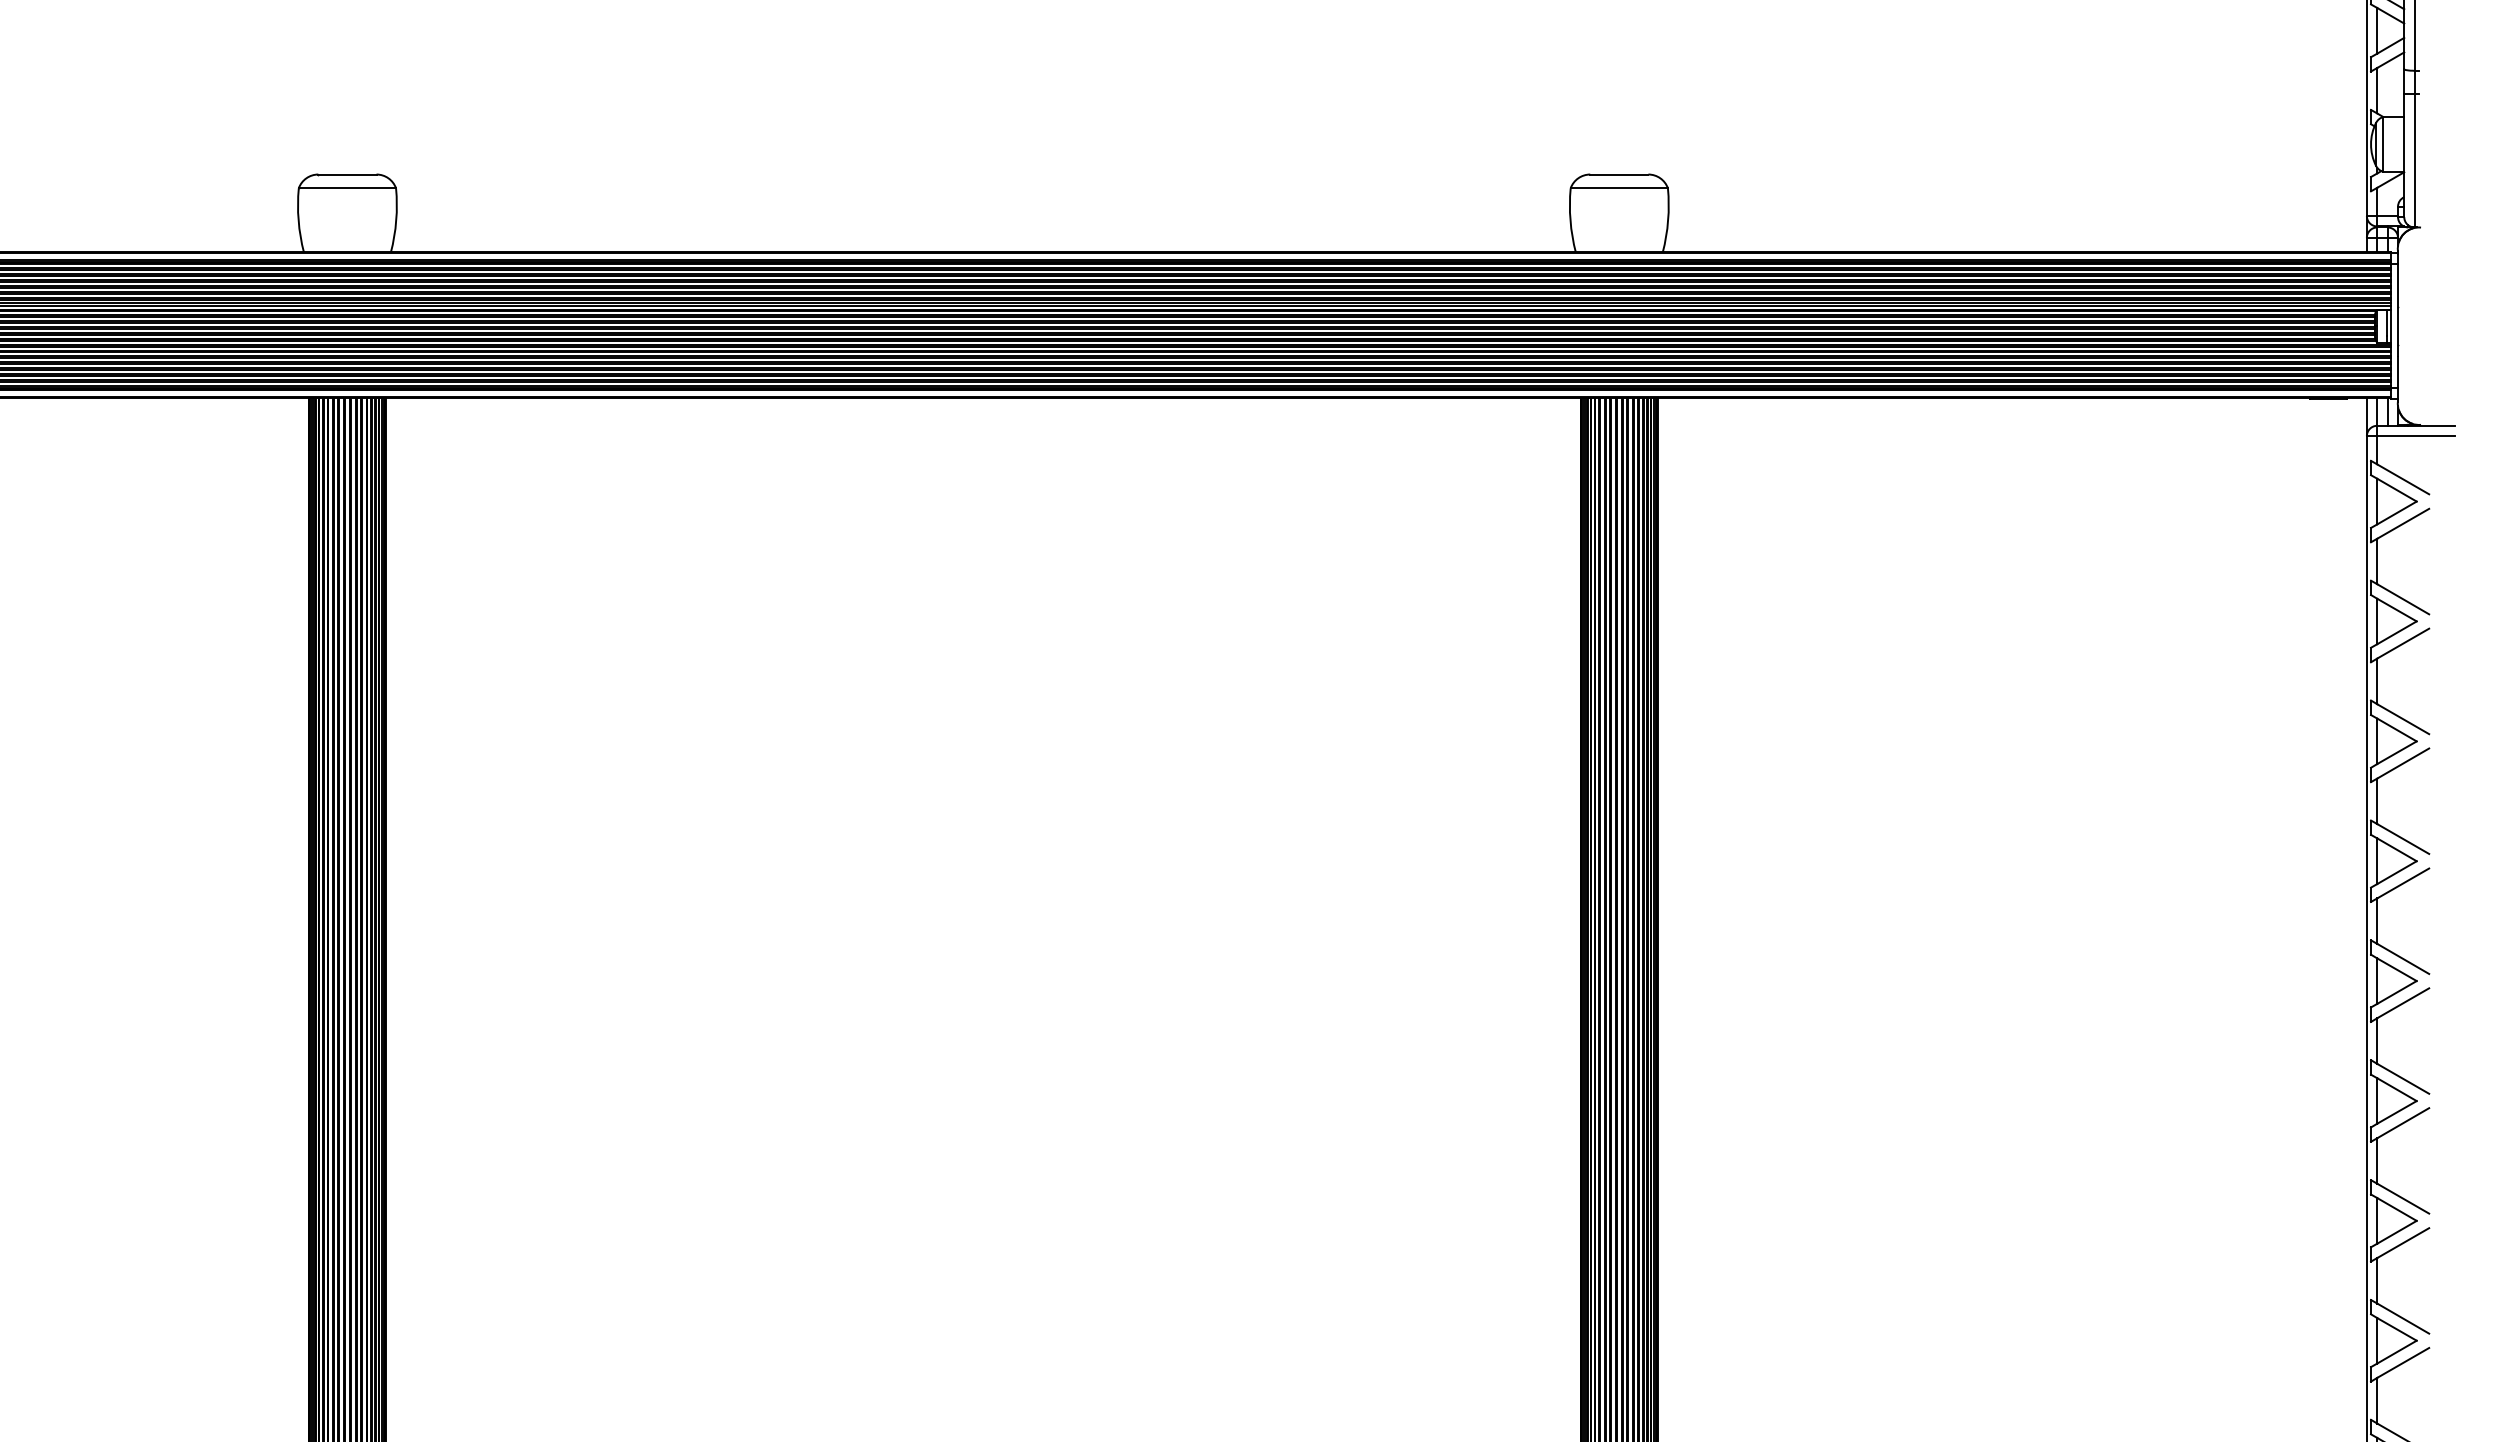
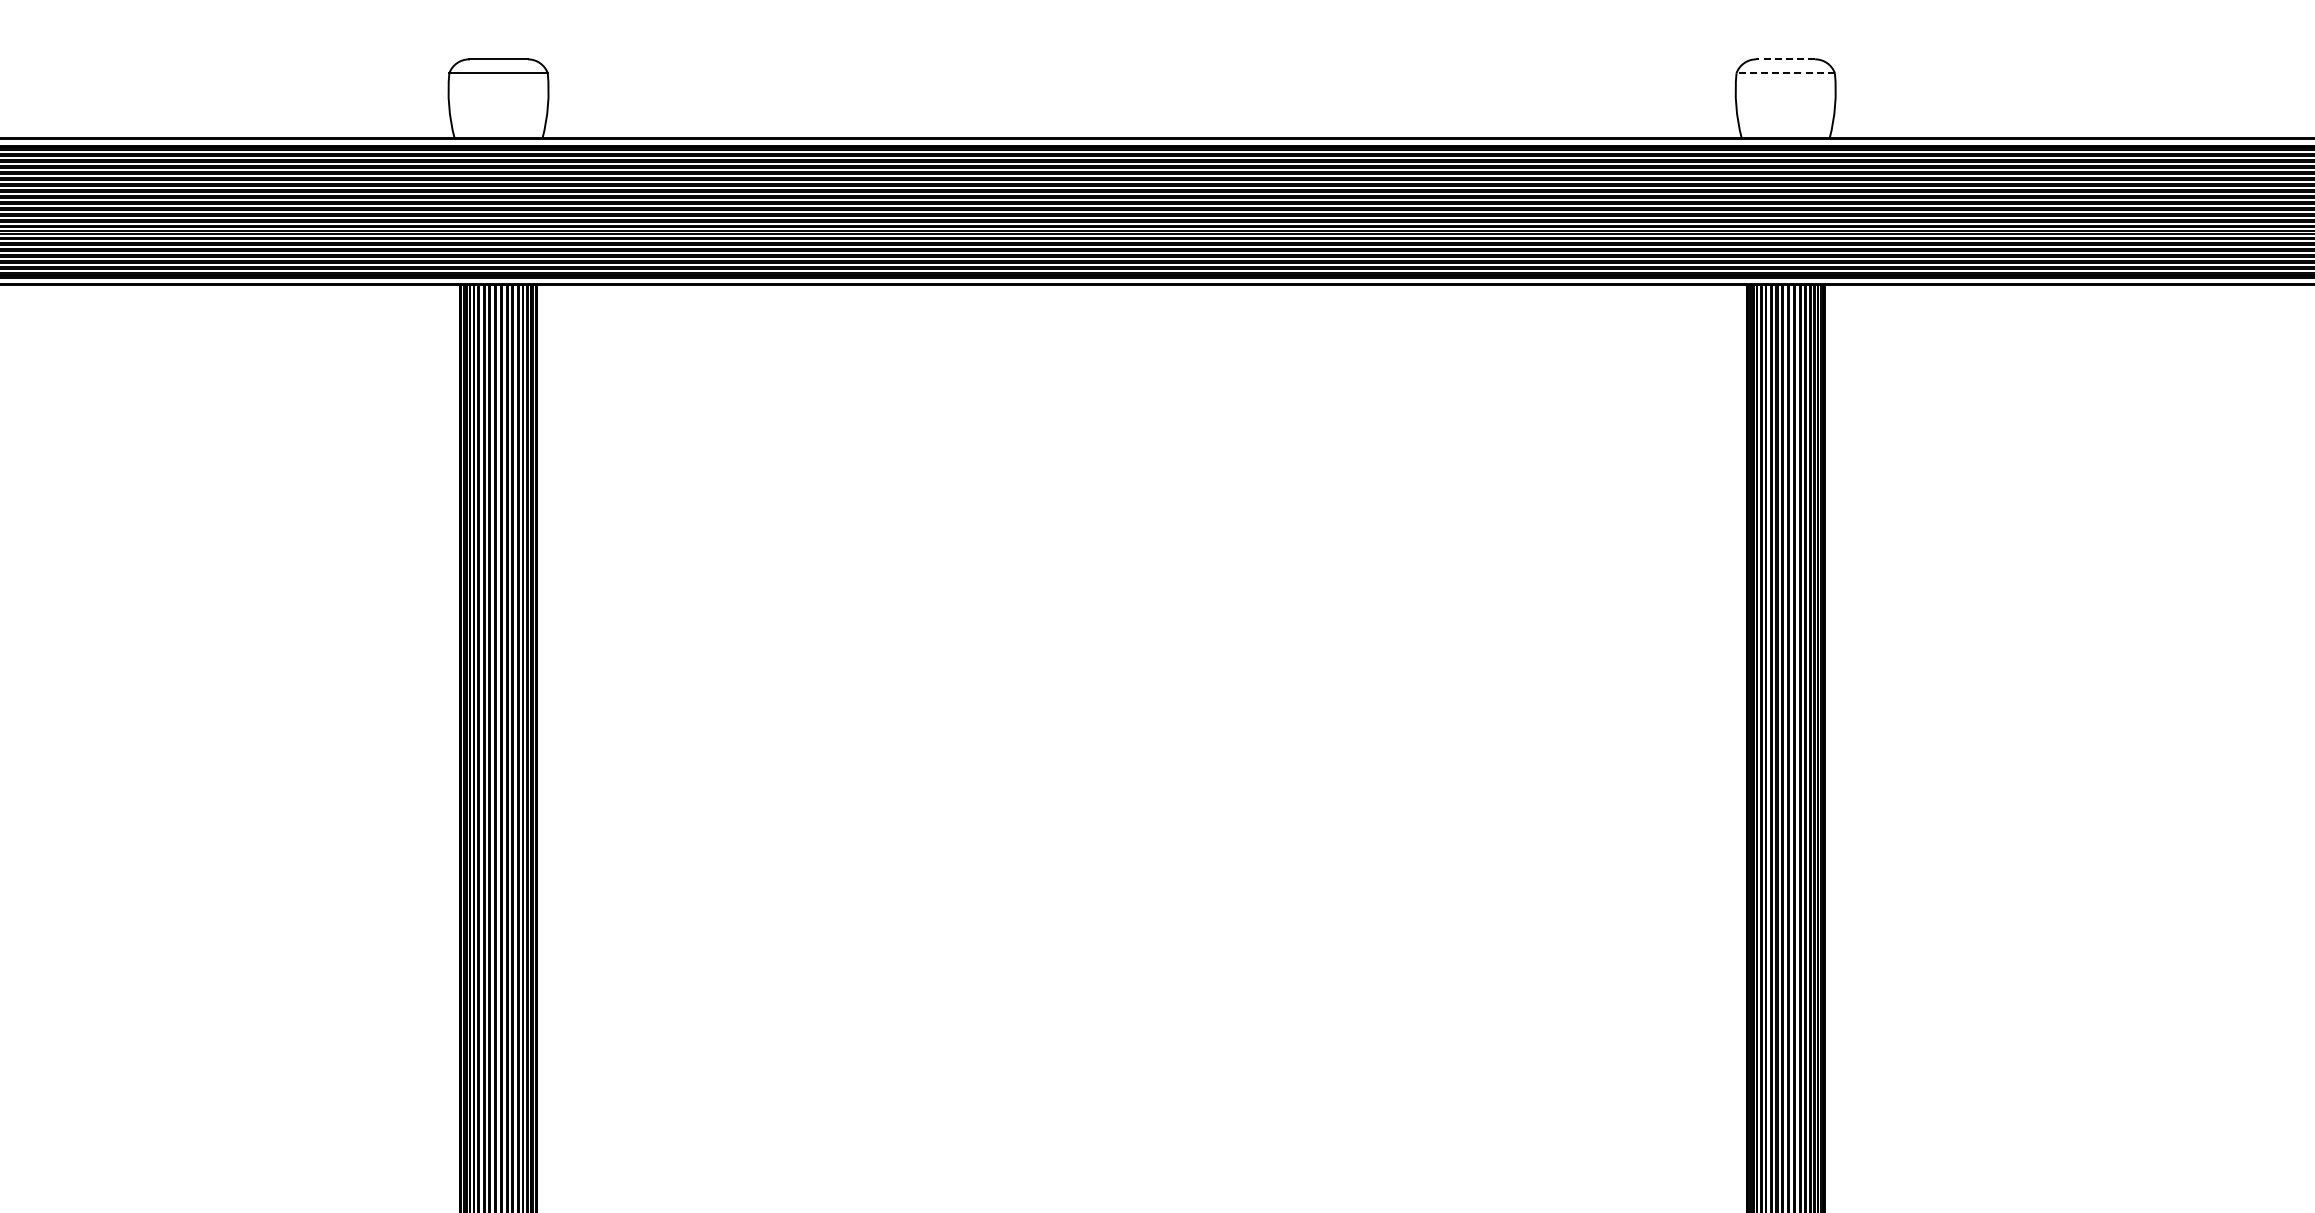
line: (1618, 174) -> (1784, 59), solid -> dashed
line: (1619, 188) -> (1785, 73), solid -> dashed

